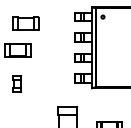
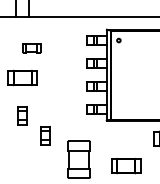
part: (25, 24) -> (31, 48), size x0.6
part: (37, 101) -> (45, 135), added

